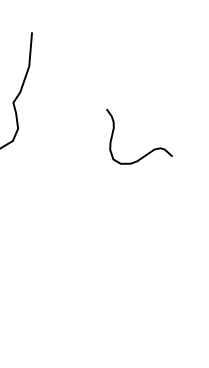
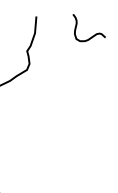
curve: (145, 152) -> (92, 35), moved

